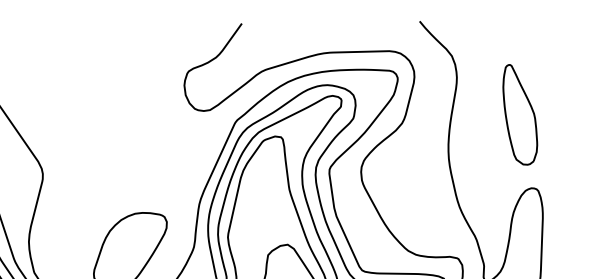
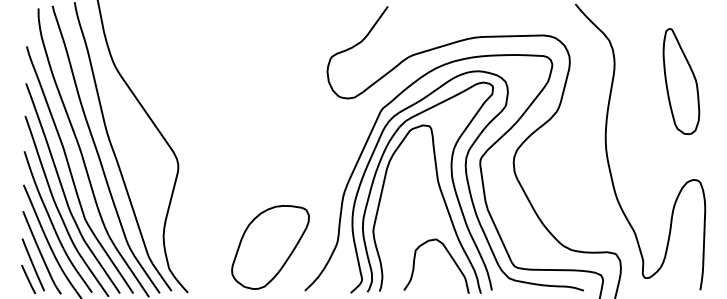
part: (520, 114) -> (681, 81), moved

